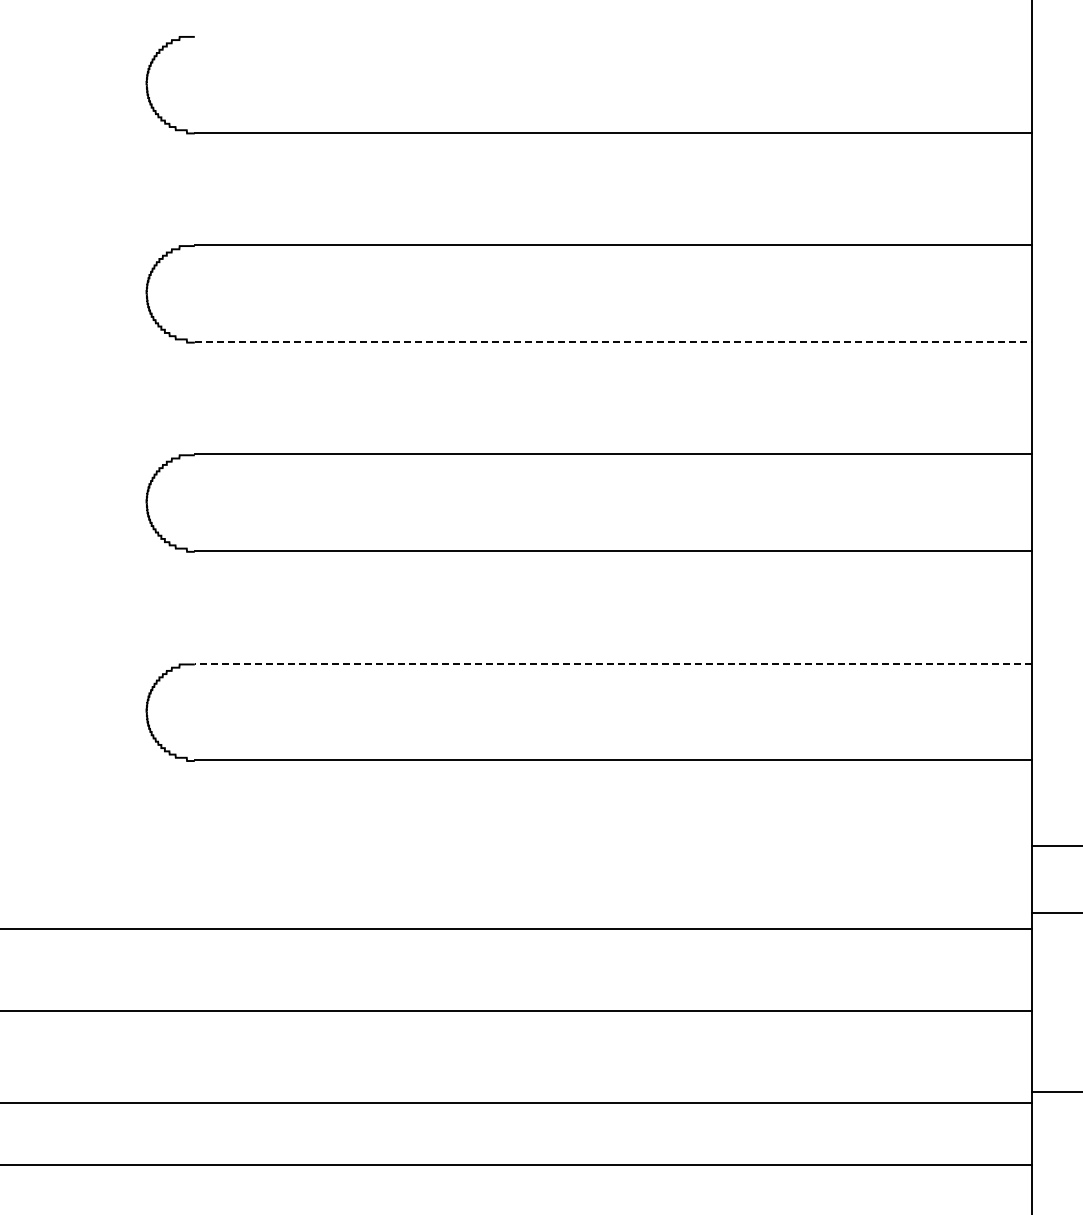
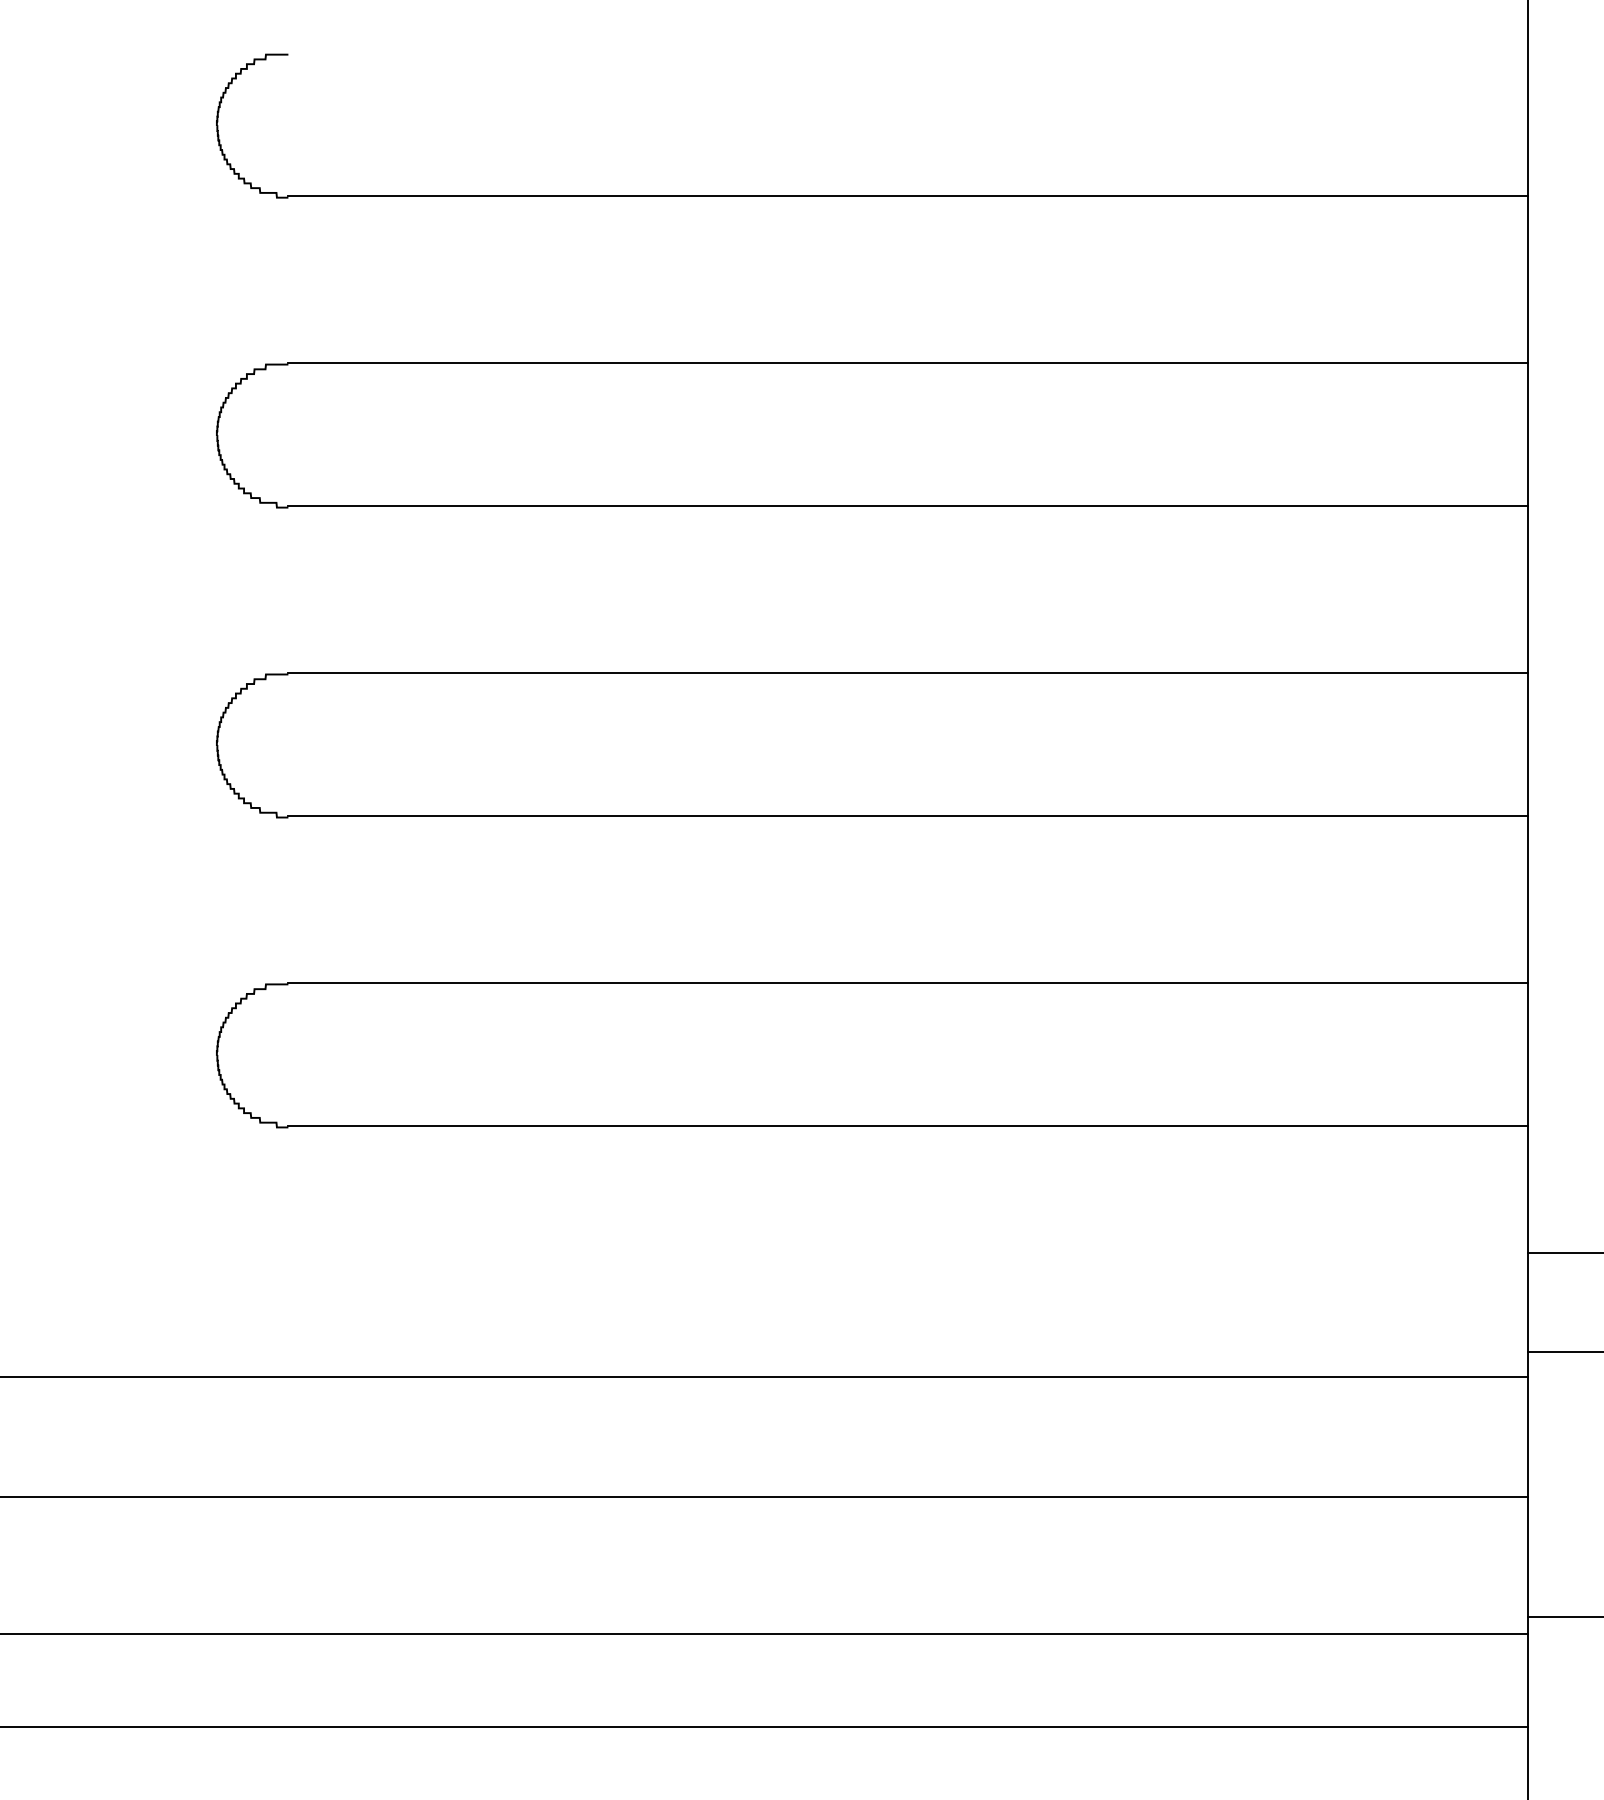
line: (613, 341) -> (908, 505), dashed -> solid
line: (612, 663) -> (907, 982), dashed -> solid

